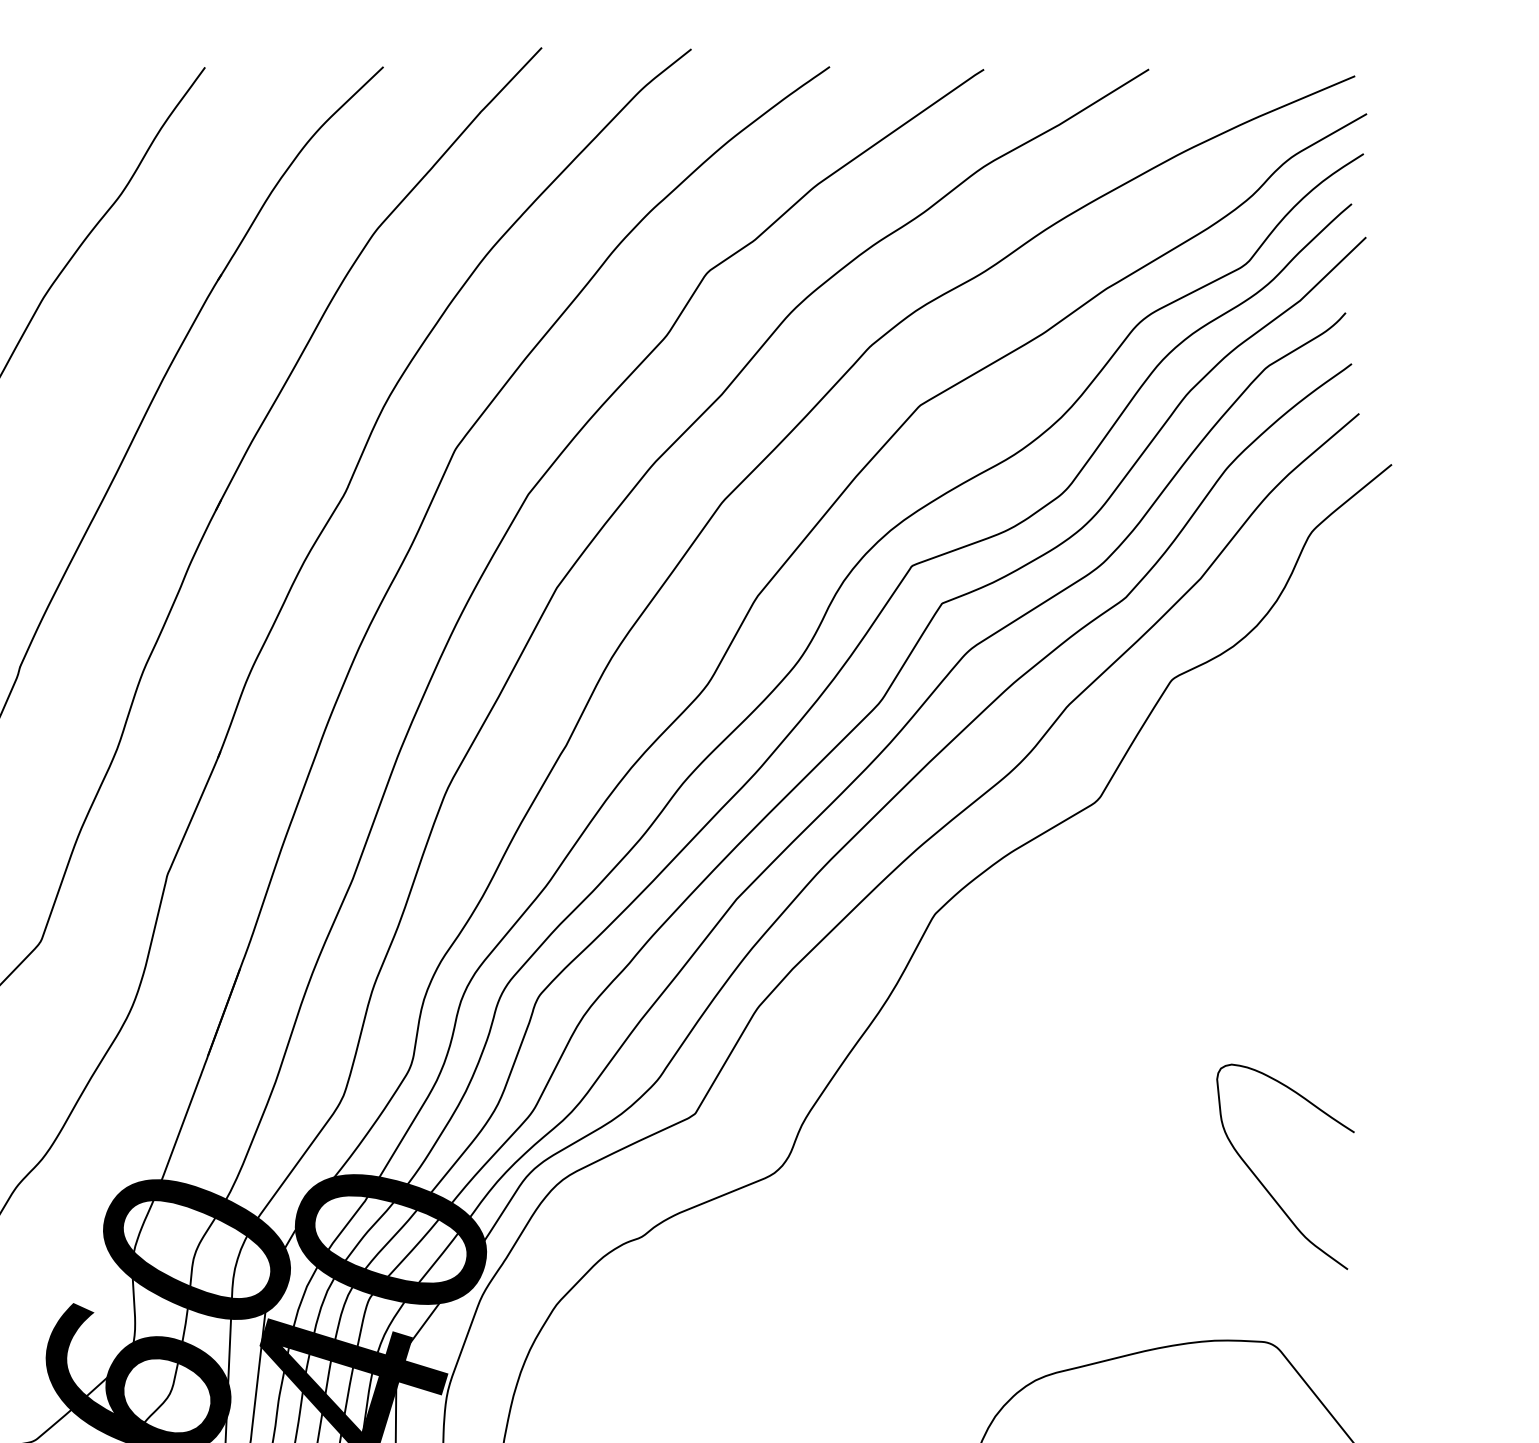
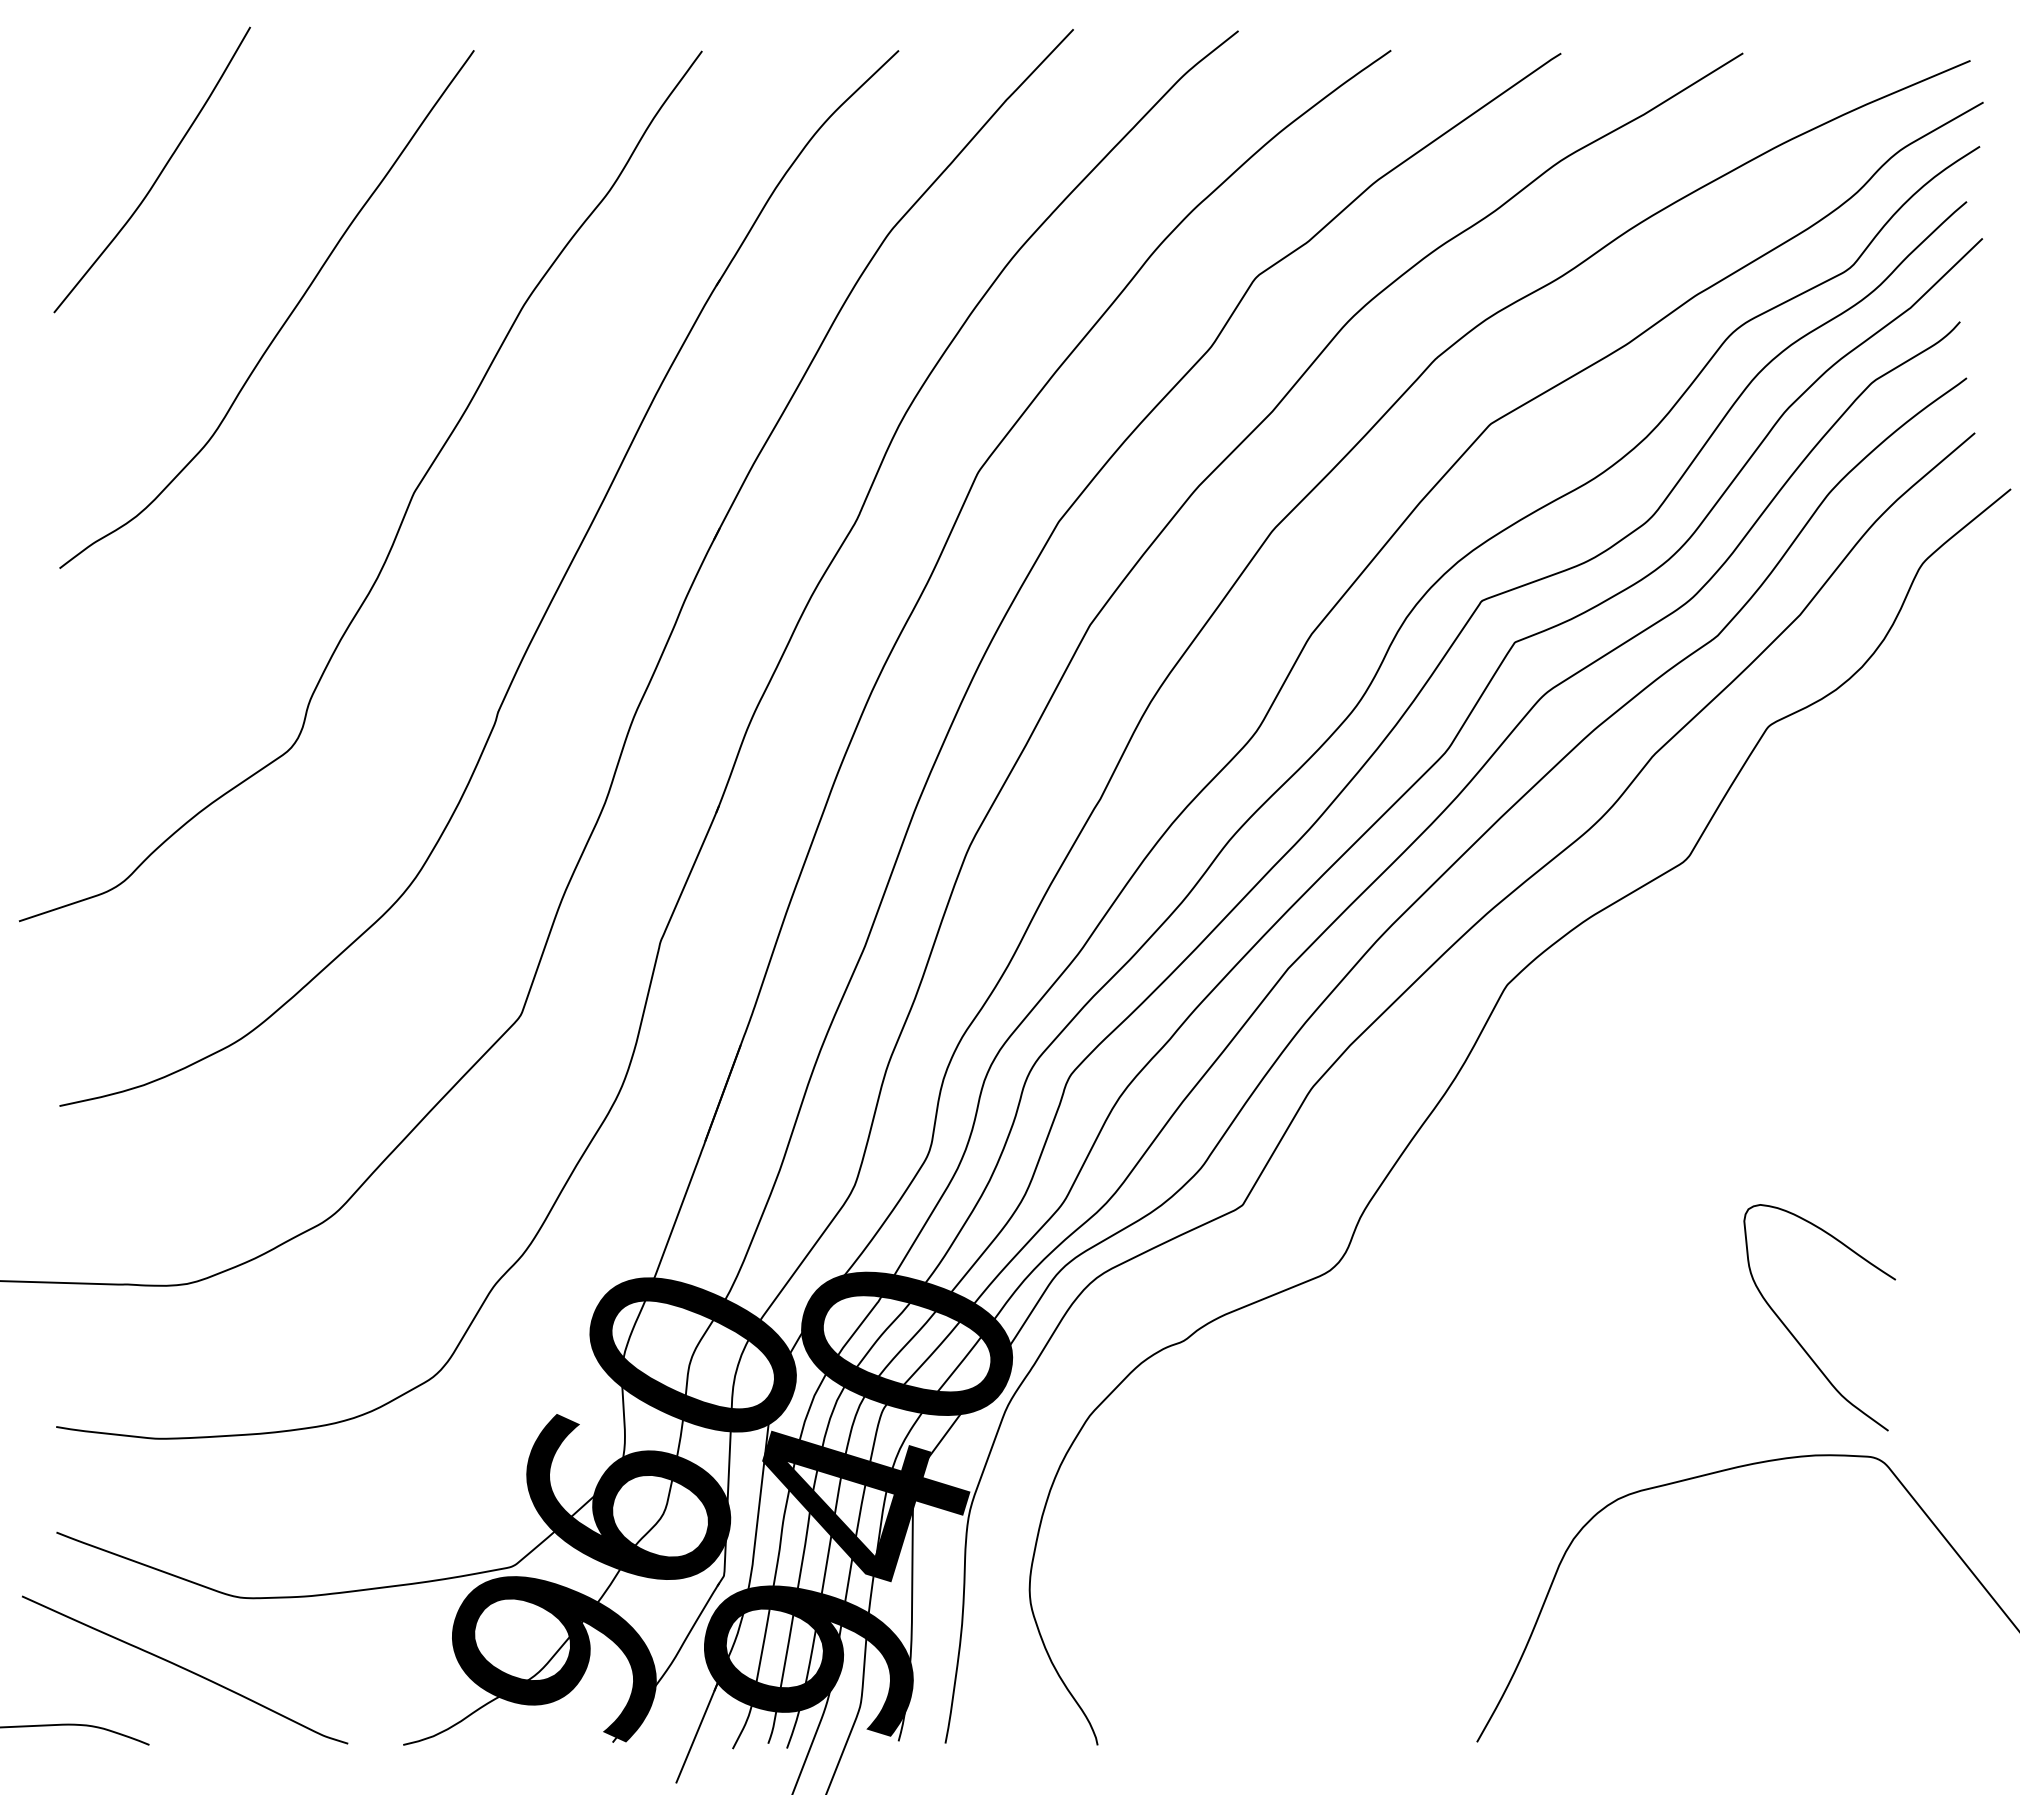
curve: (1261, 1182) -> (1793, 1334), moved

